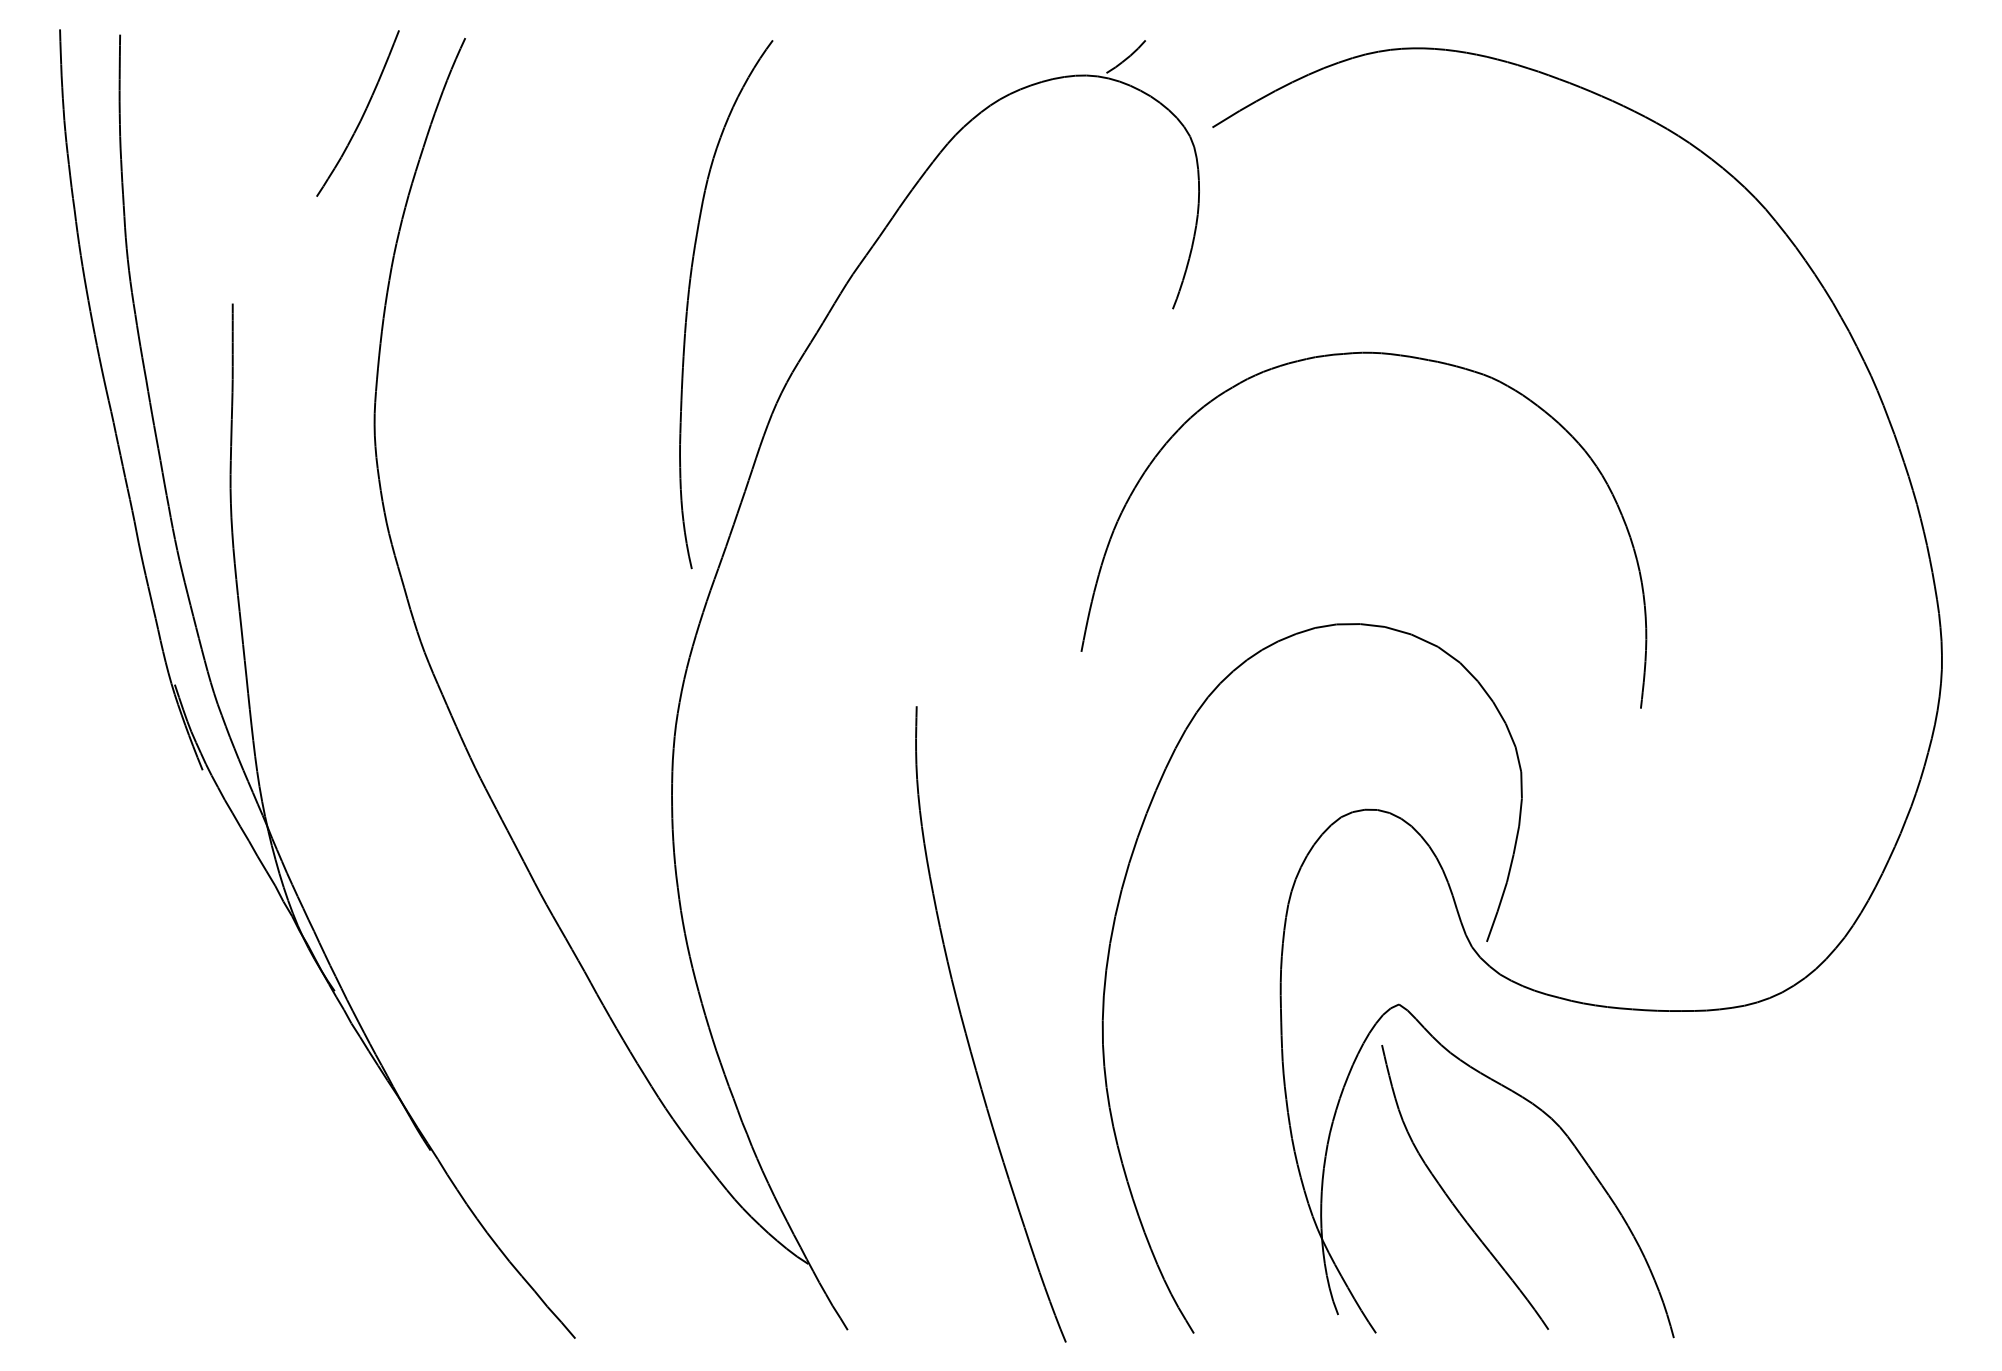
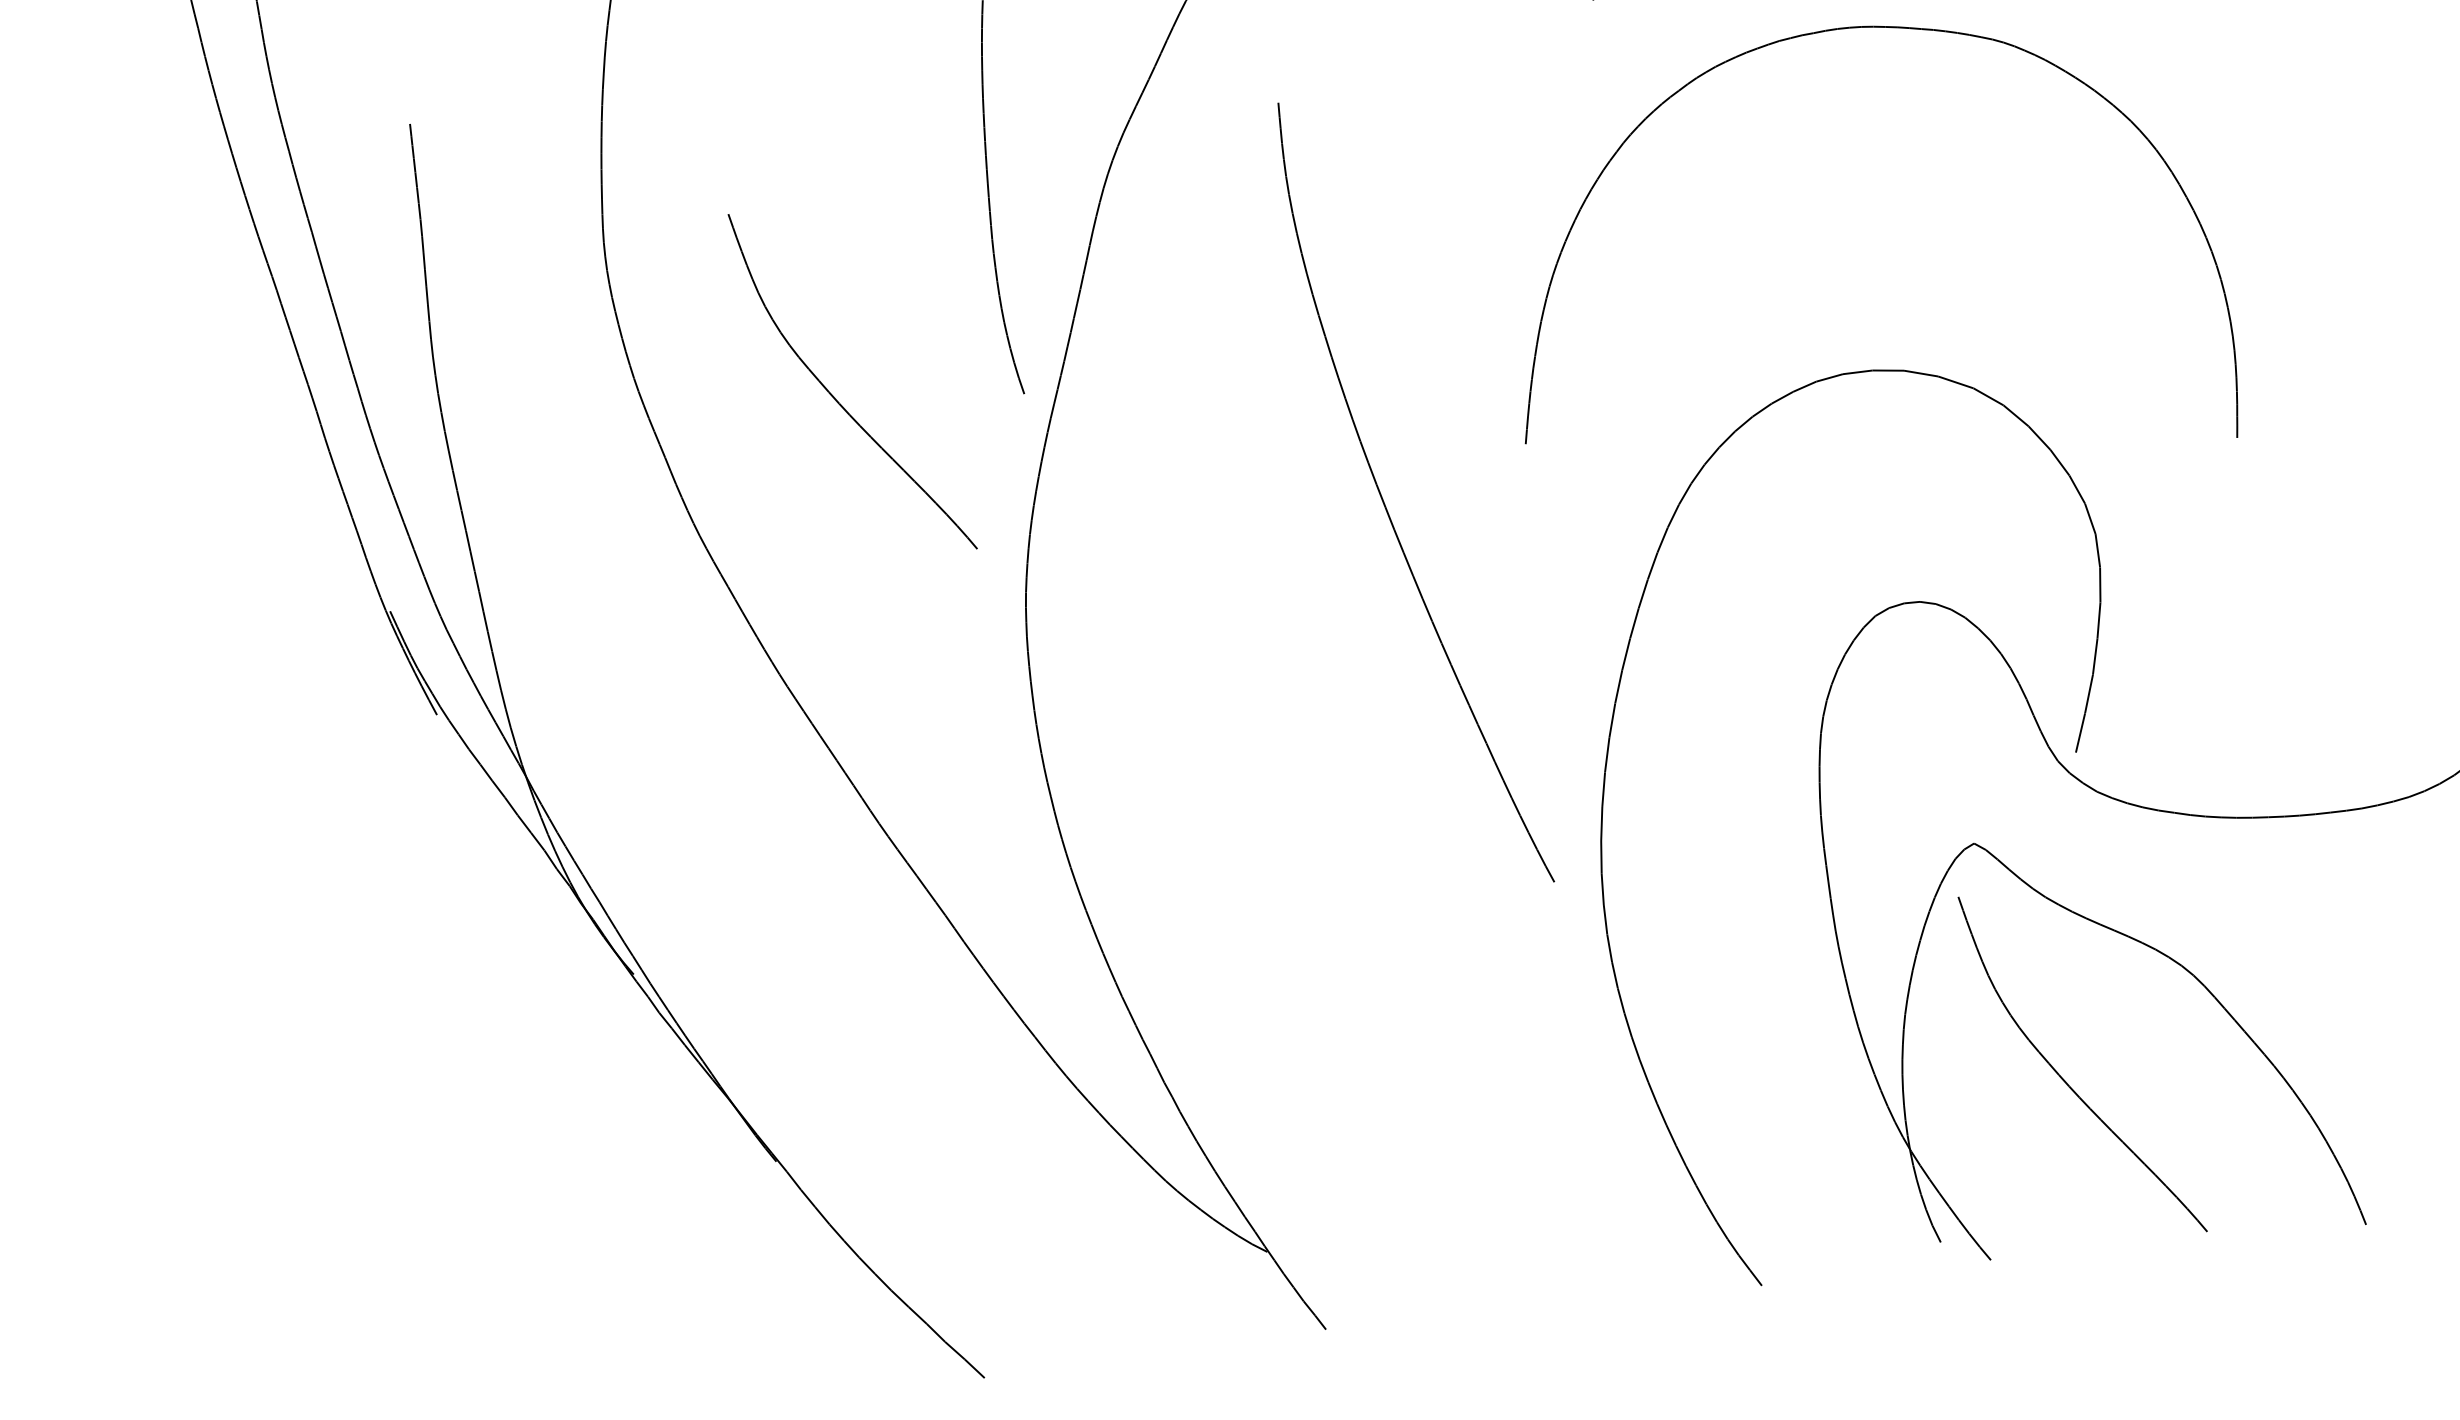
part: (543, 555) -> (835, 397), added
part: (966, 1031) -> (1386, 504), moved

